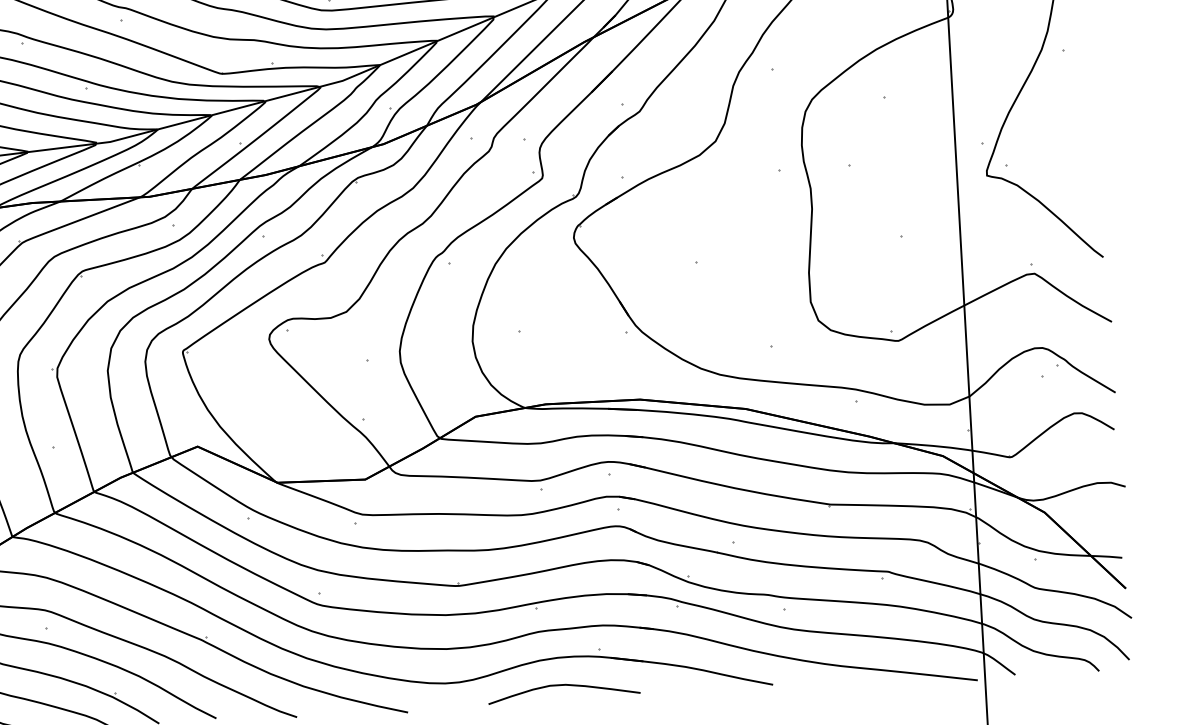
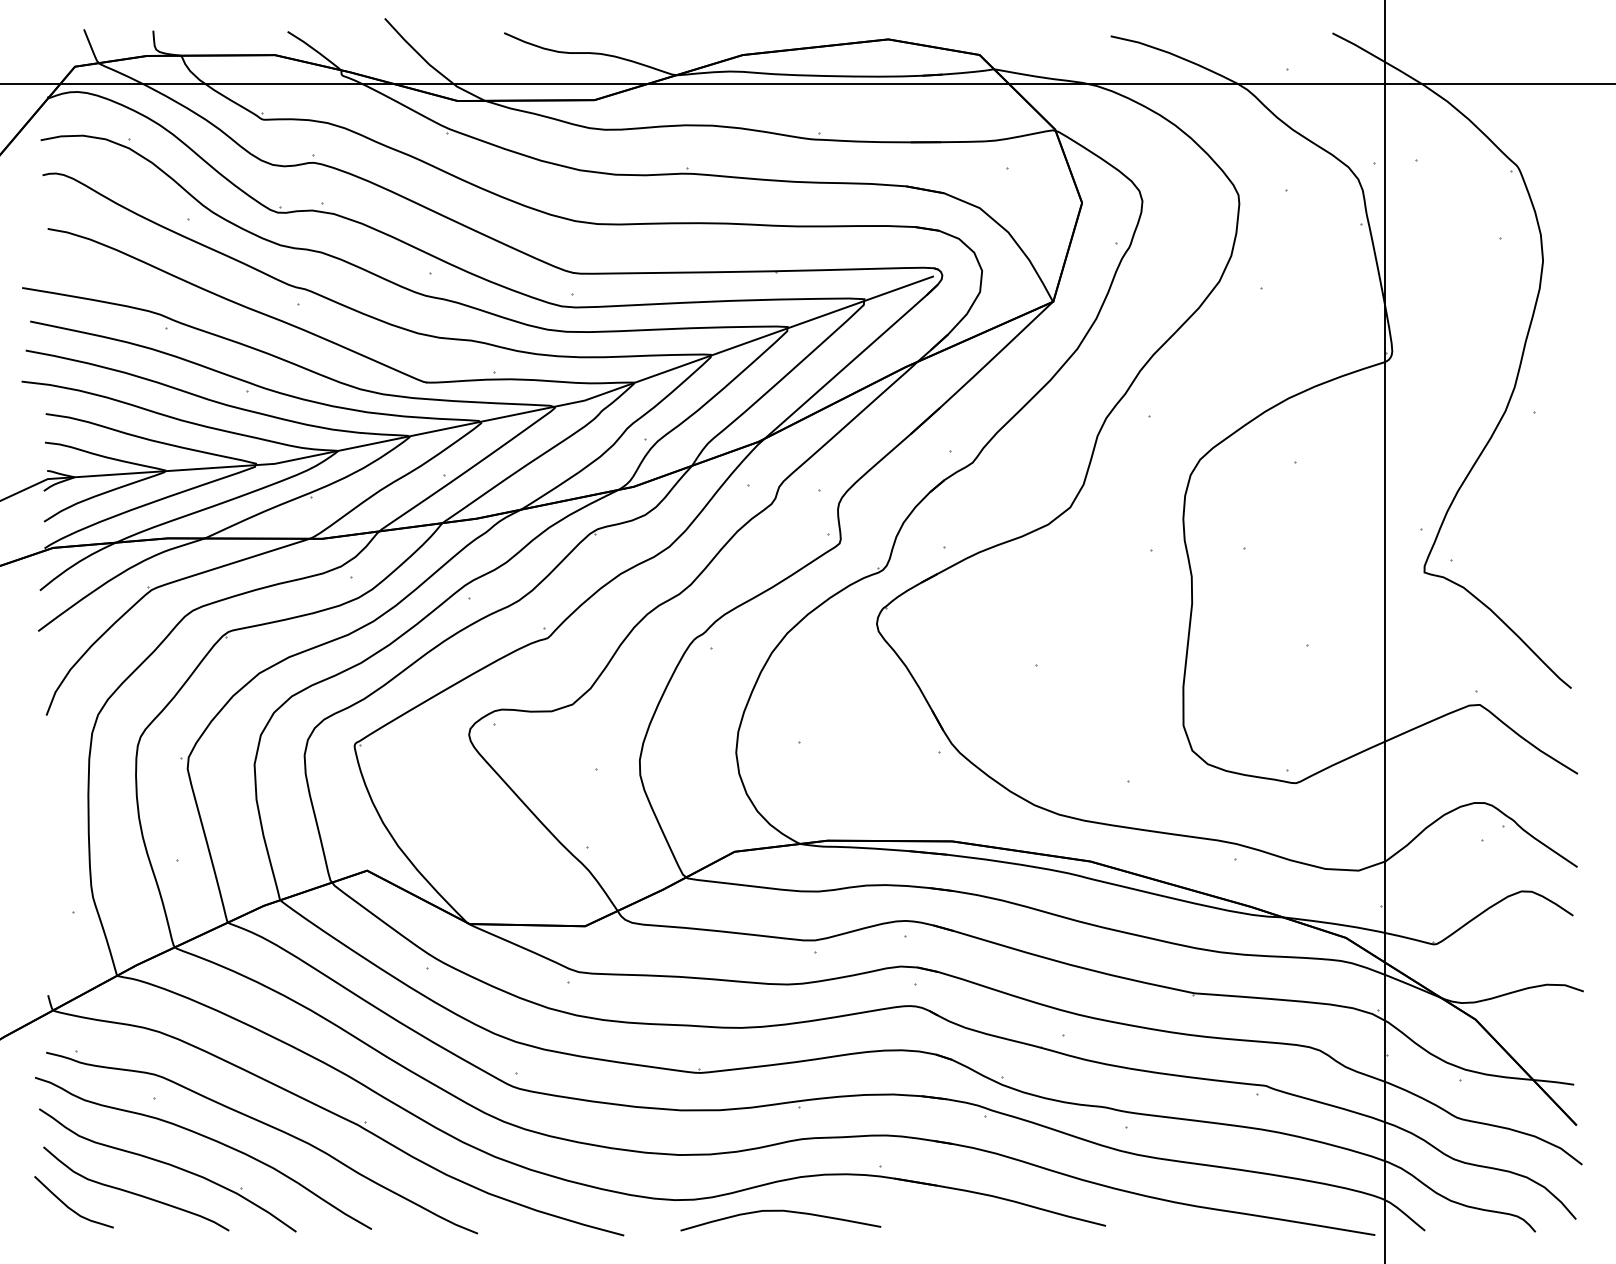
curve: (563, 685) -> (780, 1211), moved

